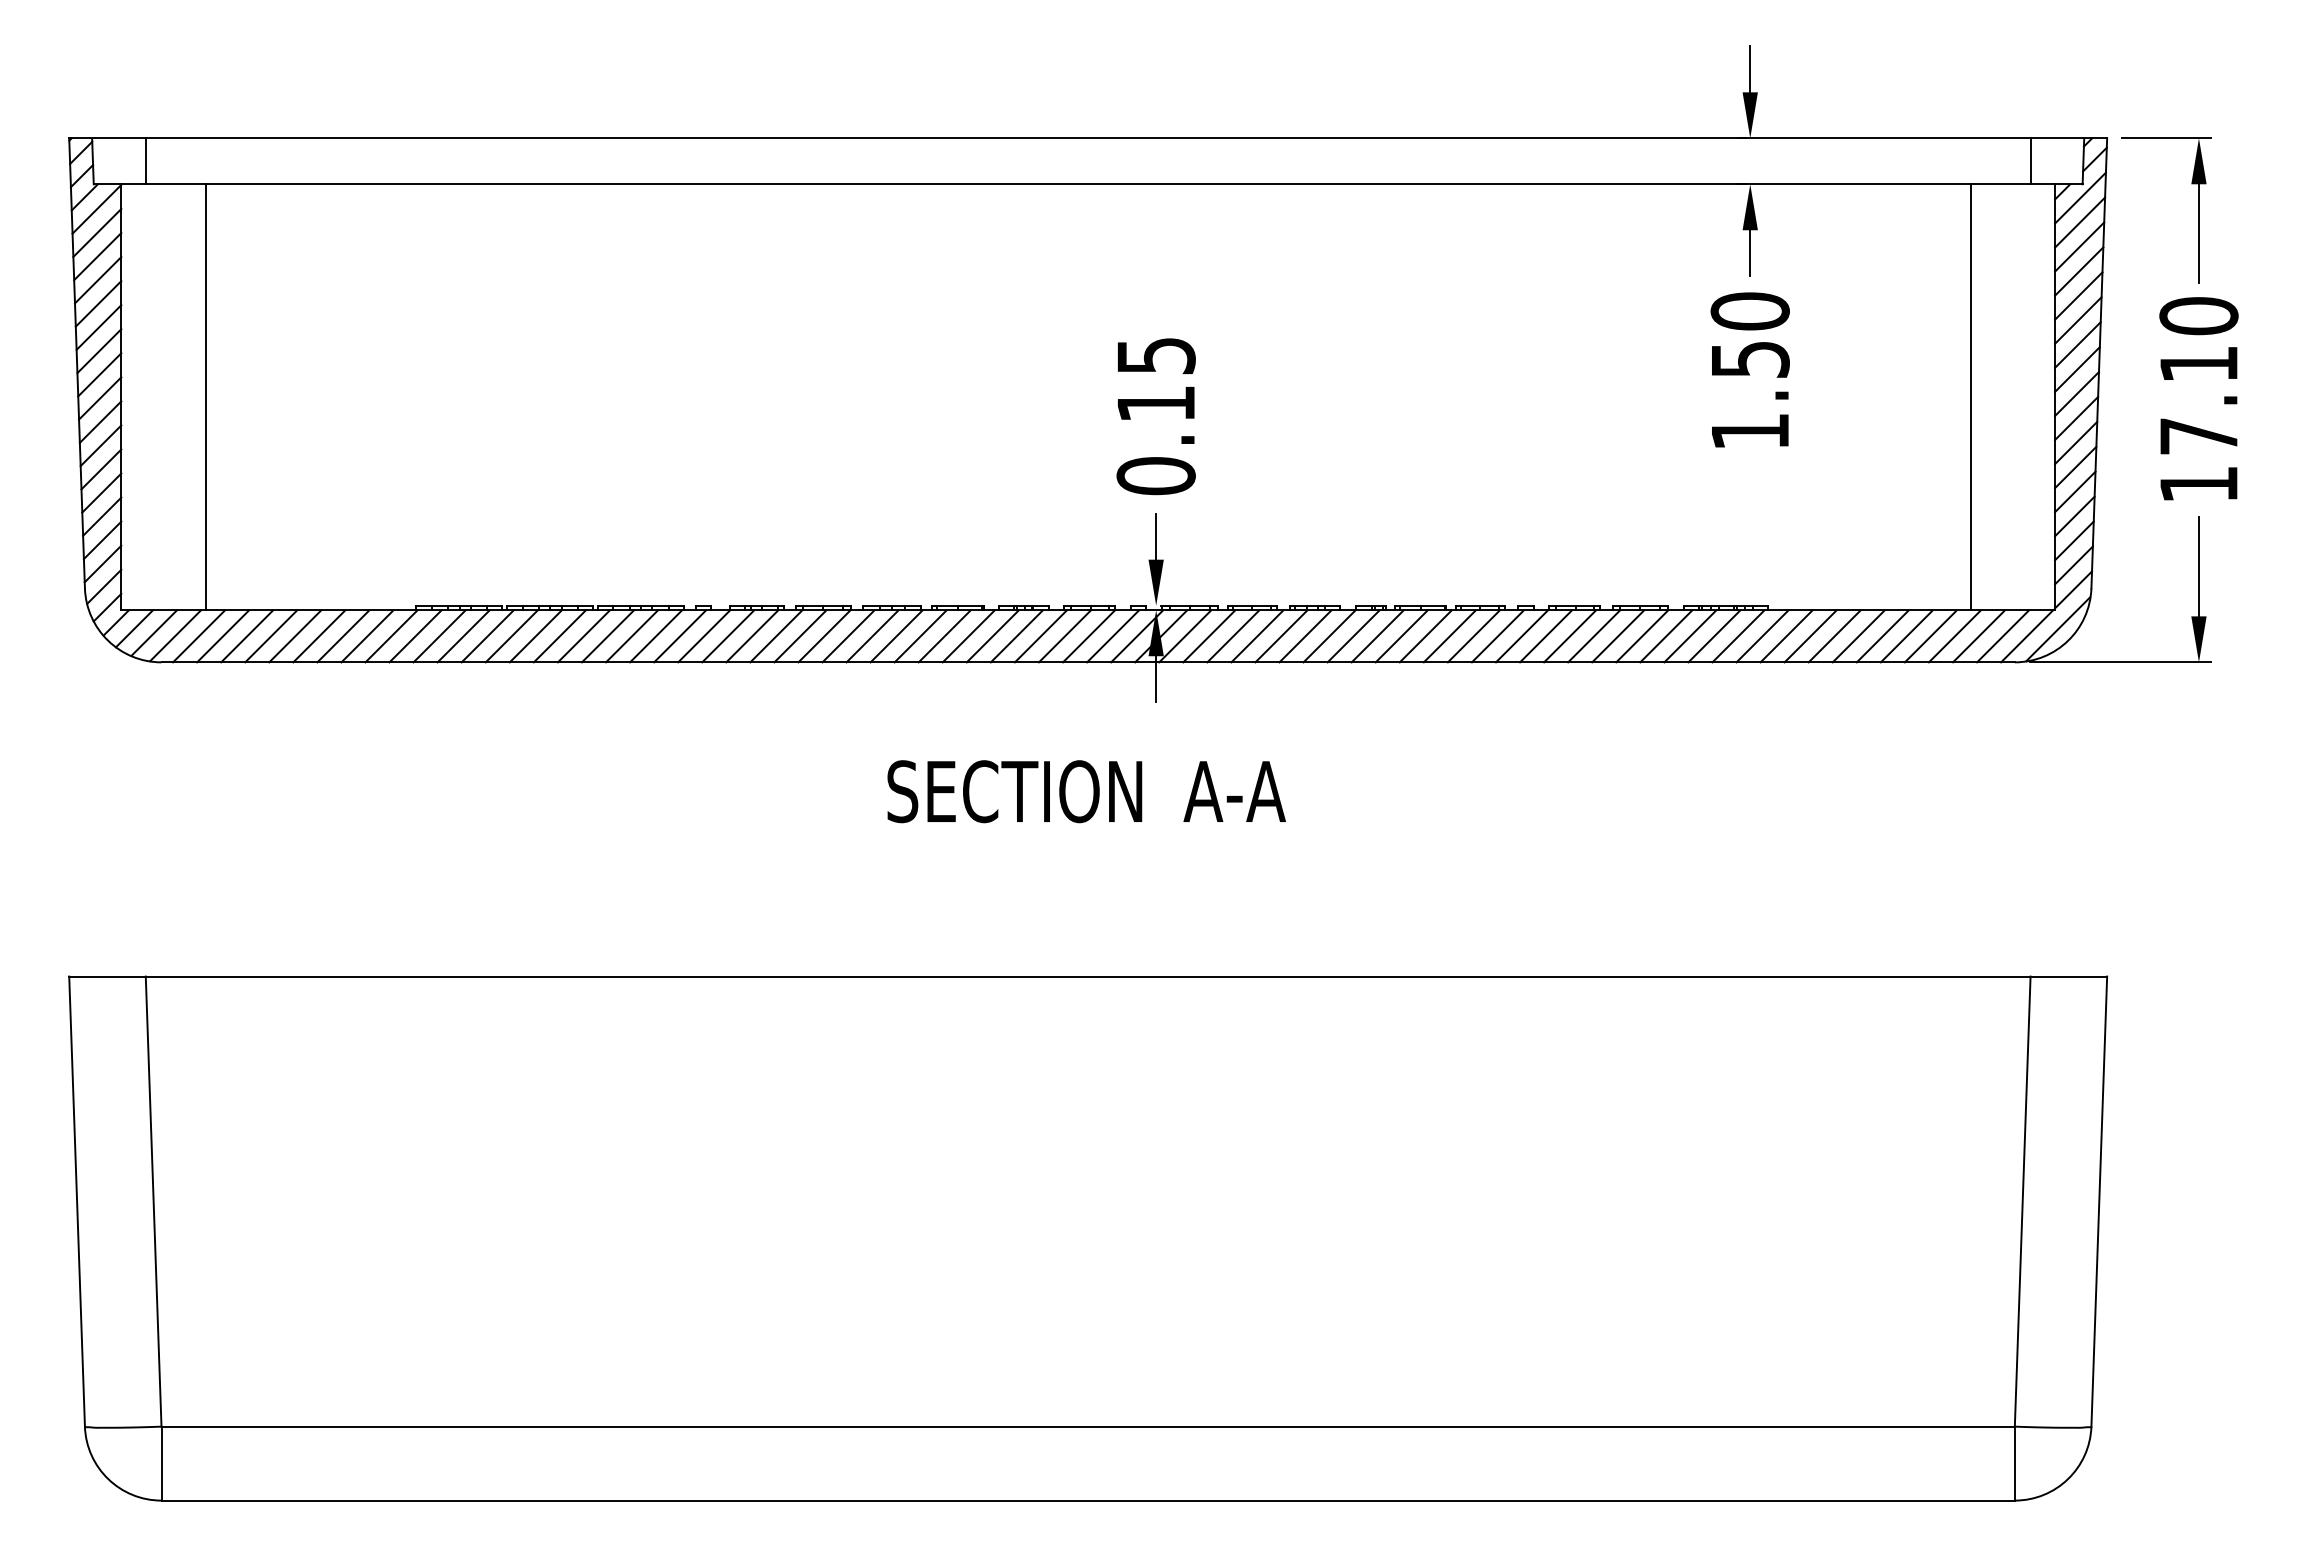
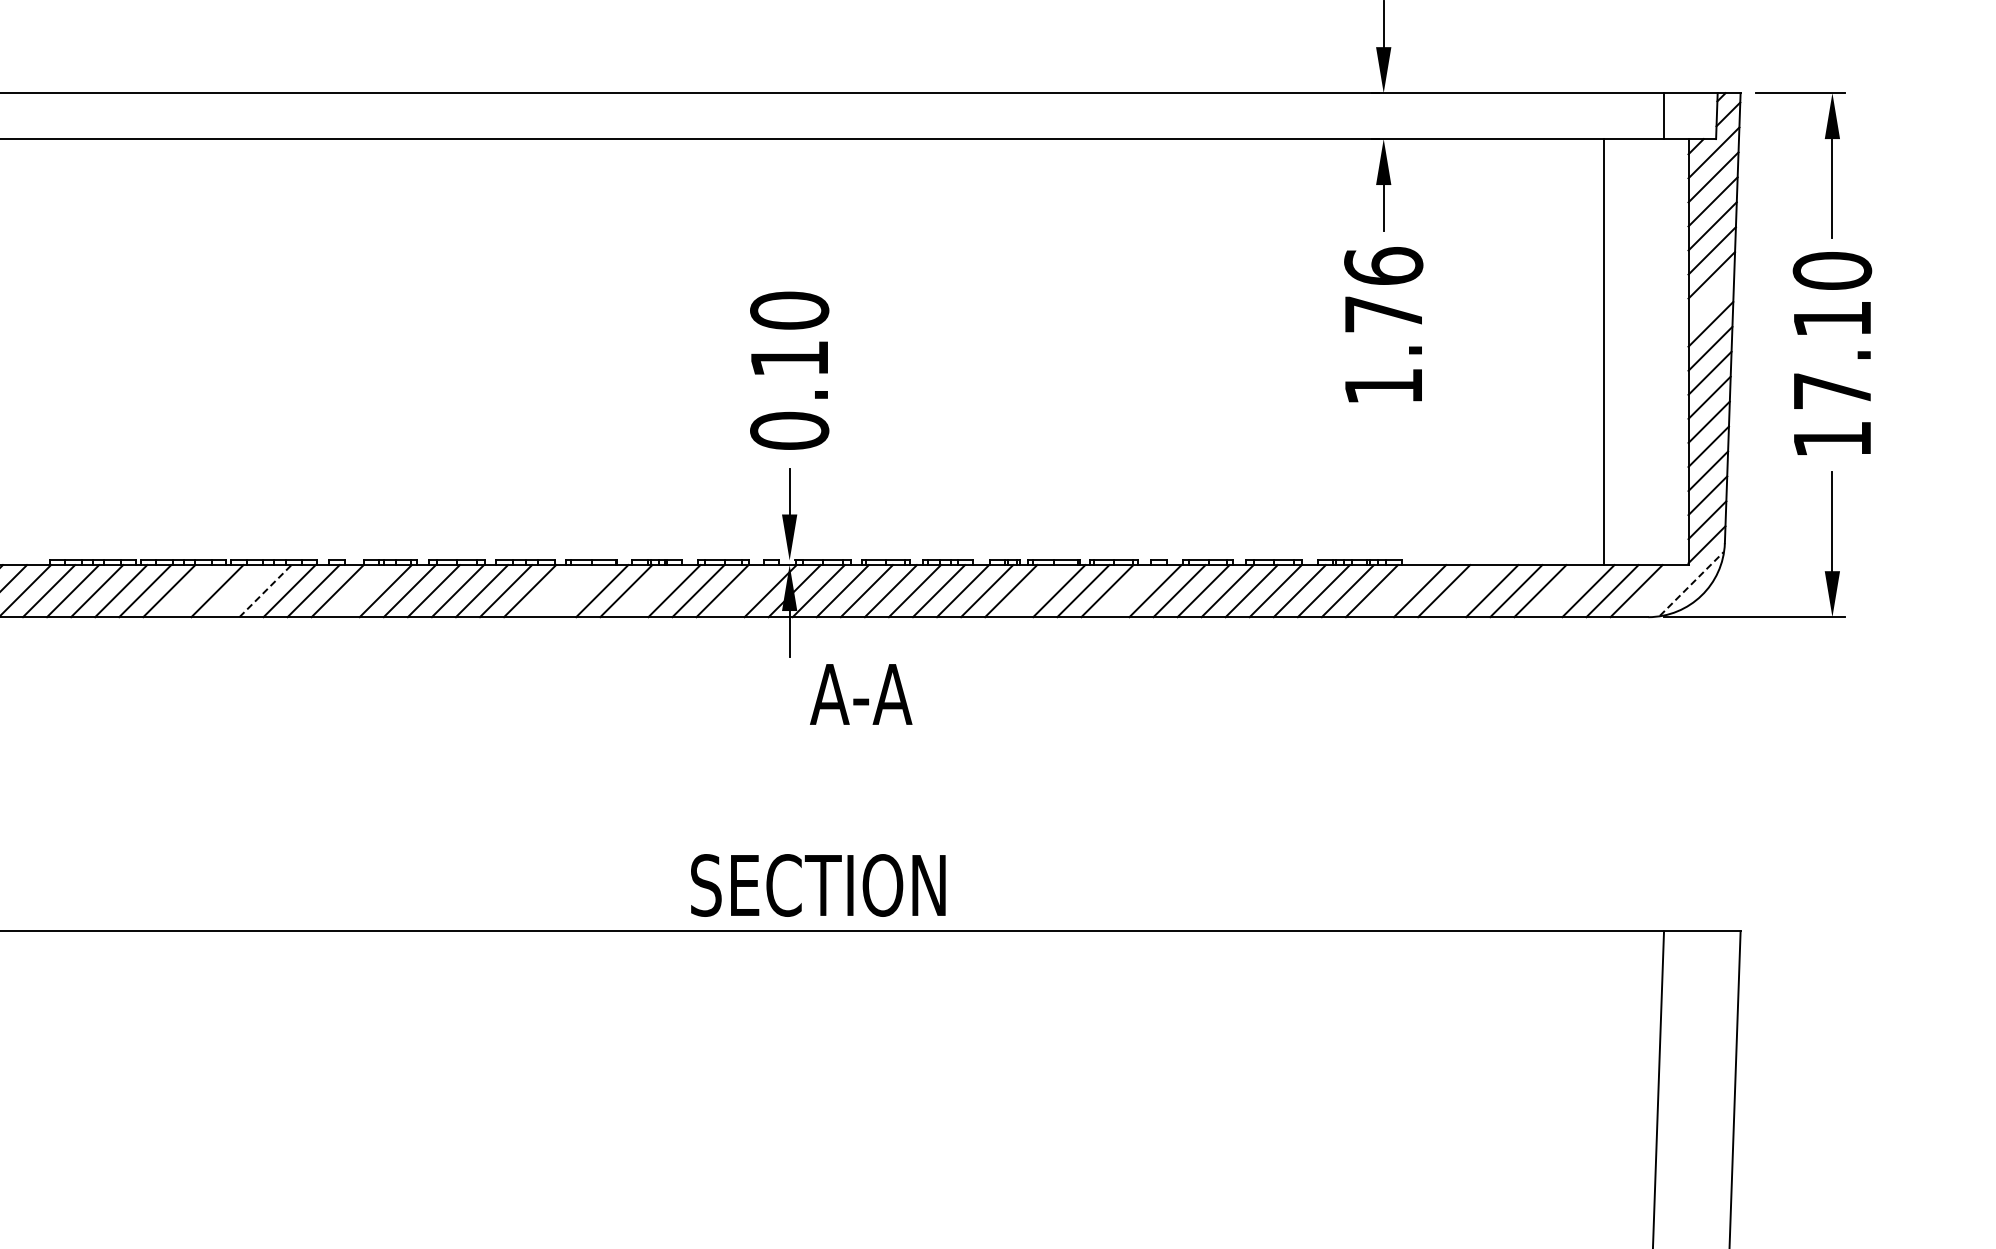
text: (1749, 334) -> (1382, 289), 1.50 -> 1.76
line: (2077, 344) -> (1710, 299), removed
text: (1155, 355) -> (788, 310), 0.15 -> 0.10
line: (2058, 628) -> (1691, 583), solid -> dashed
line: (559, 636) -> (192, 591), removed
line: (607, 636) -> (240, 591), removed
line: (632, 636) -> (265, 591), solid -> dashed
line: (728, 636) -> (361, 591), removed
line: (920, 636) -> (553, 591), removed
line: (944, 636) -> (577, 591), removed
line: (1016, 636) -> (649, 591), removed
line: (1113, 636) -> (746, 591), removed
line: (1401, 636) -> (1034, 591), removed
line: (1497, 636) -> (1130, 591), removed
line: (1762, 636) -> (1395, 591), removed
line: (1834, 636) -> (1467, 591), removed
line: (1930, 636) -> (1563, 591), removed
line: (2027, 636) -> (1660, 591), removed
text: (1014, 791) -> (817, 885), moved
text: (1234, 791) -> (860, 694), moved

